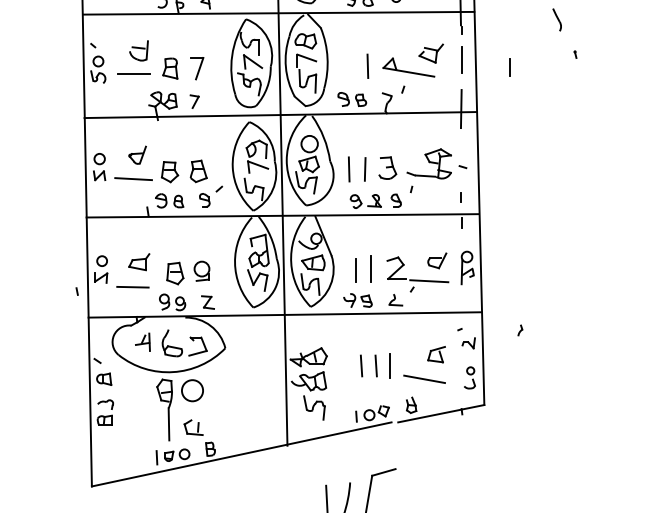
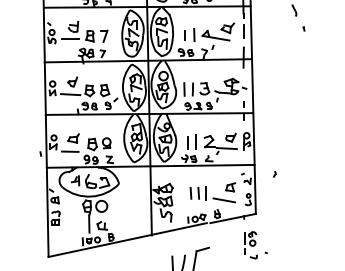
line: (508, 67) -> (184, 35), moved
part: (483, 464) -> (255, 245), added

